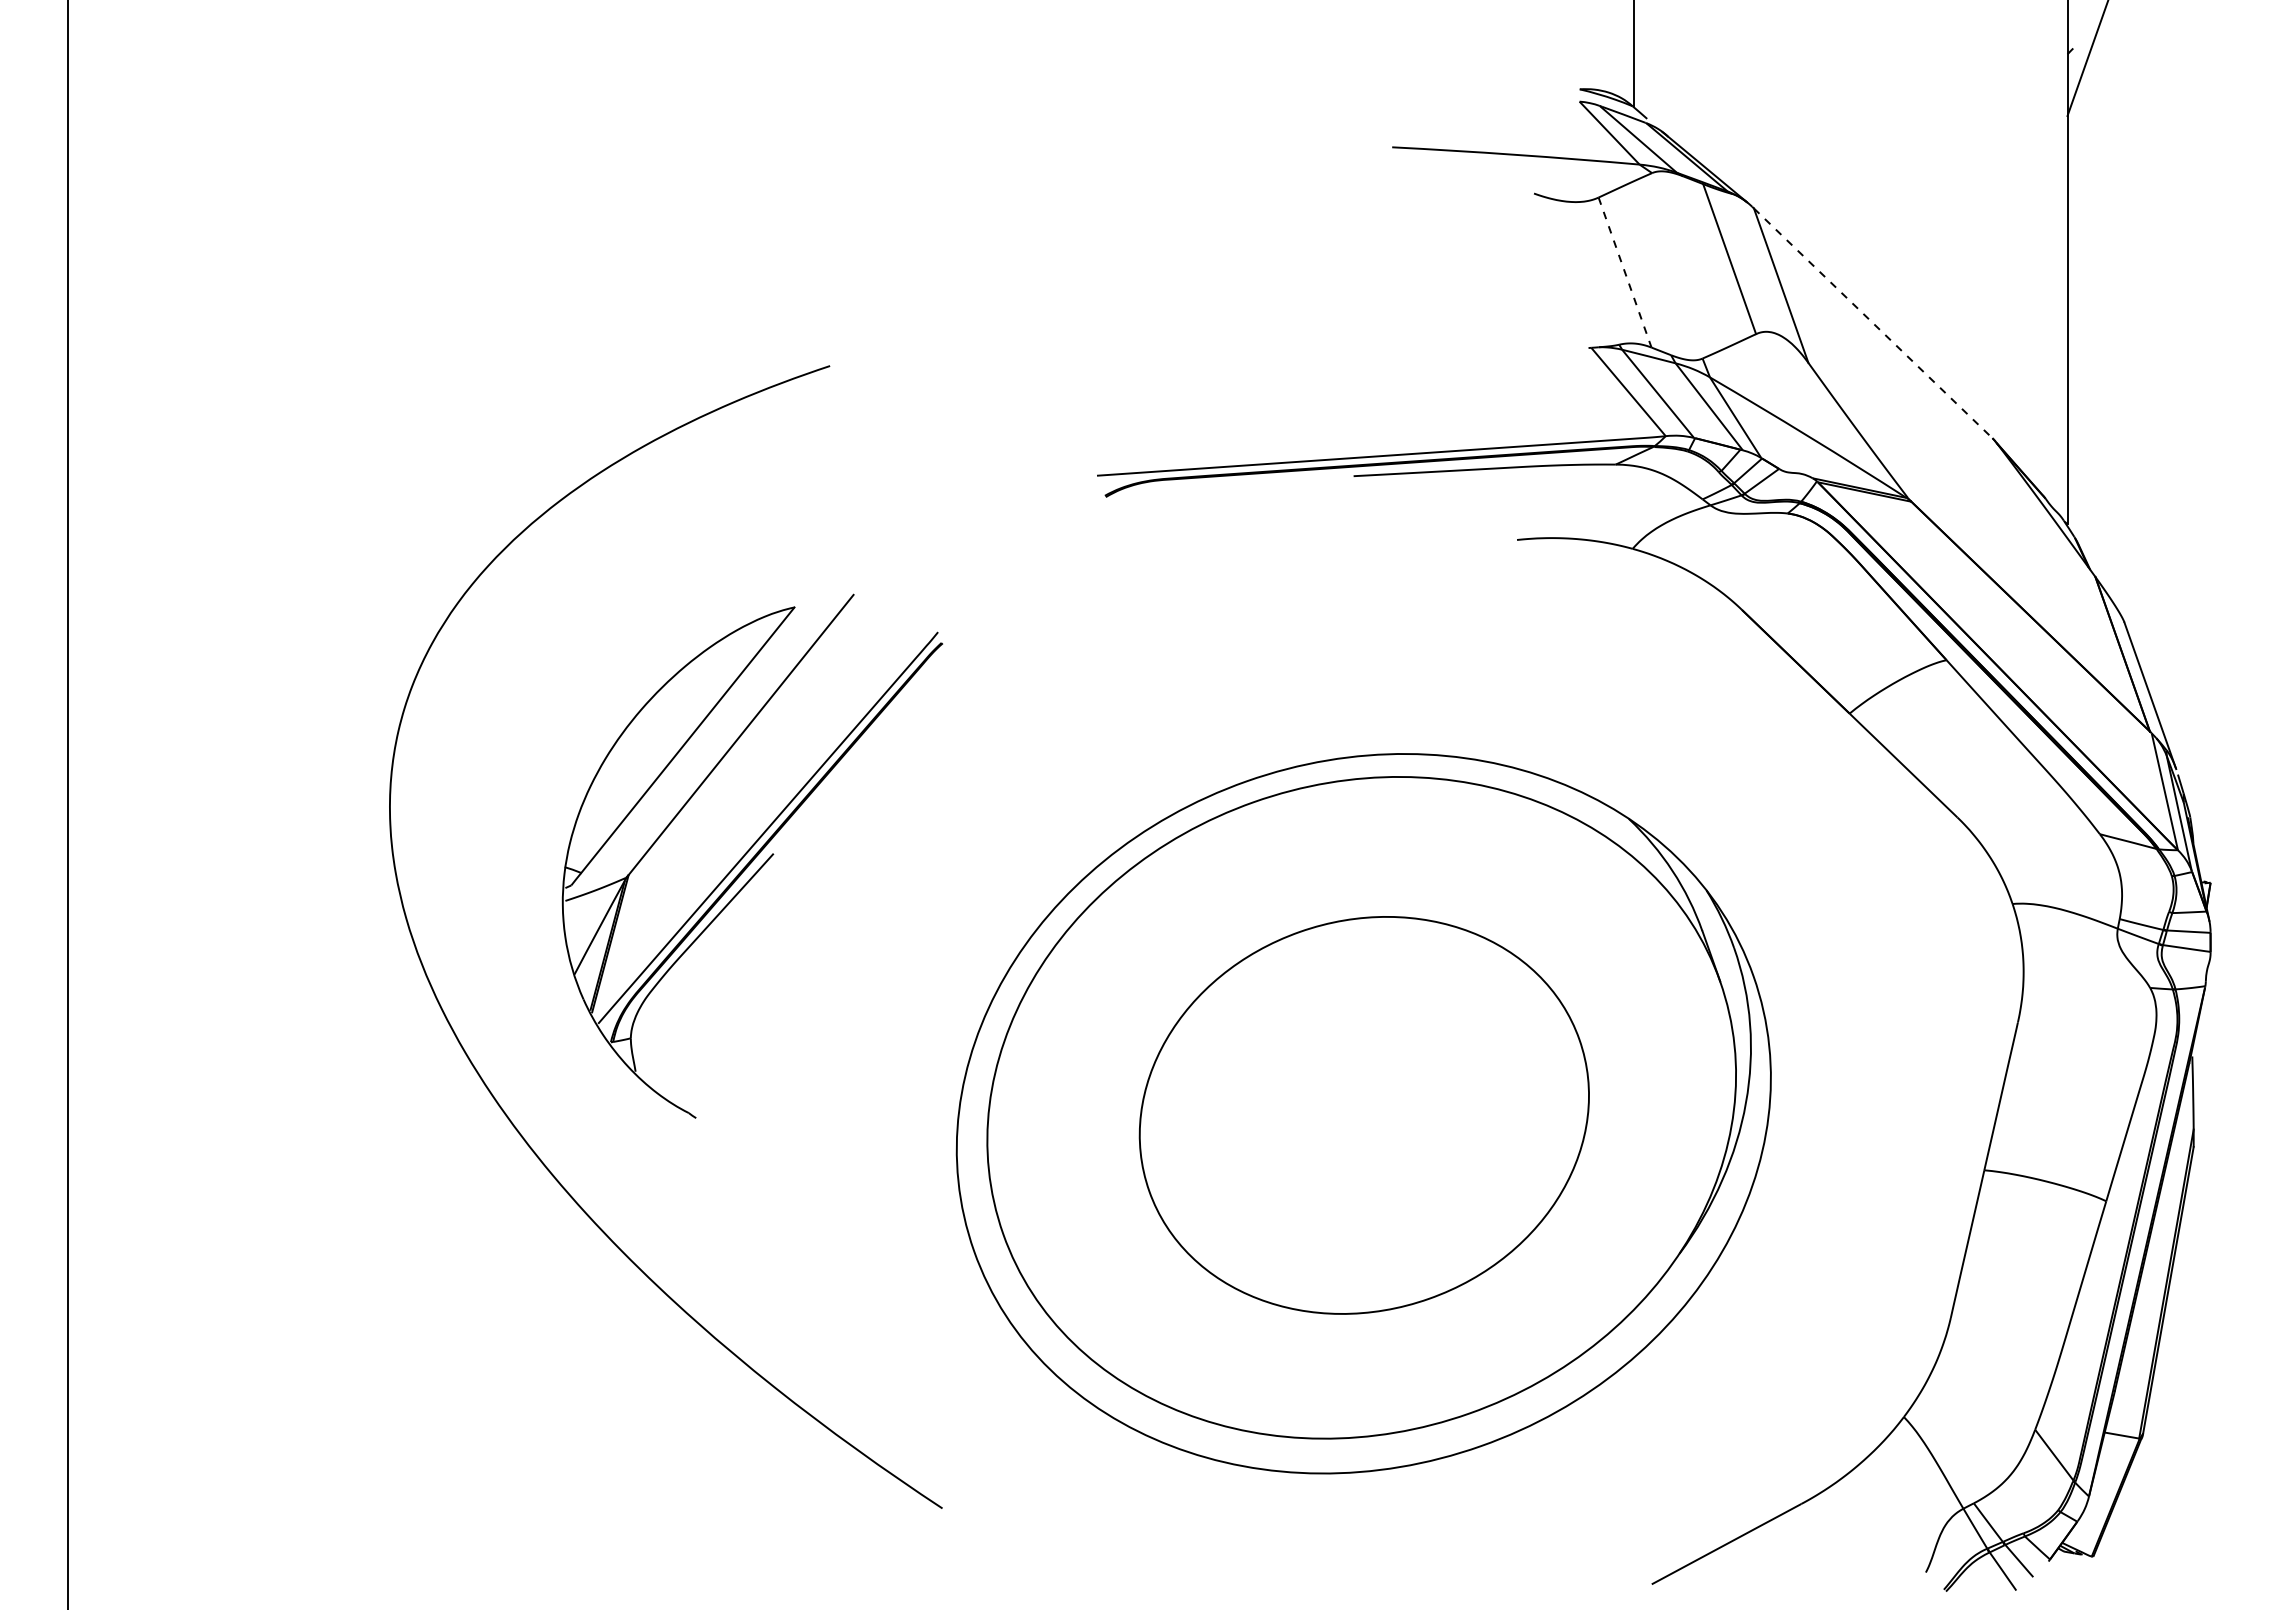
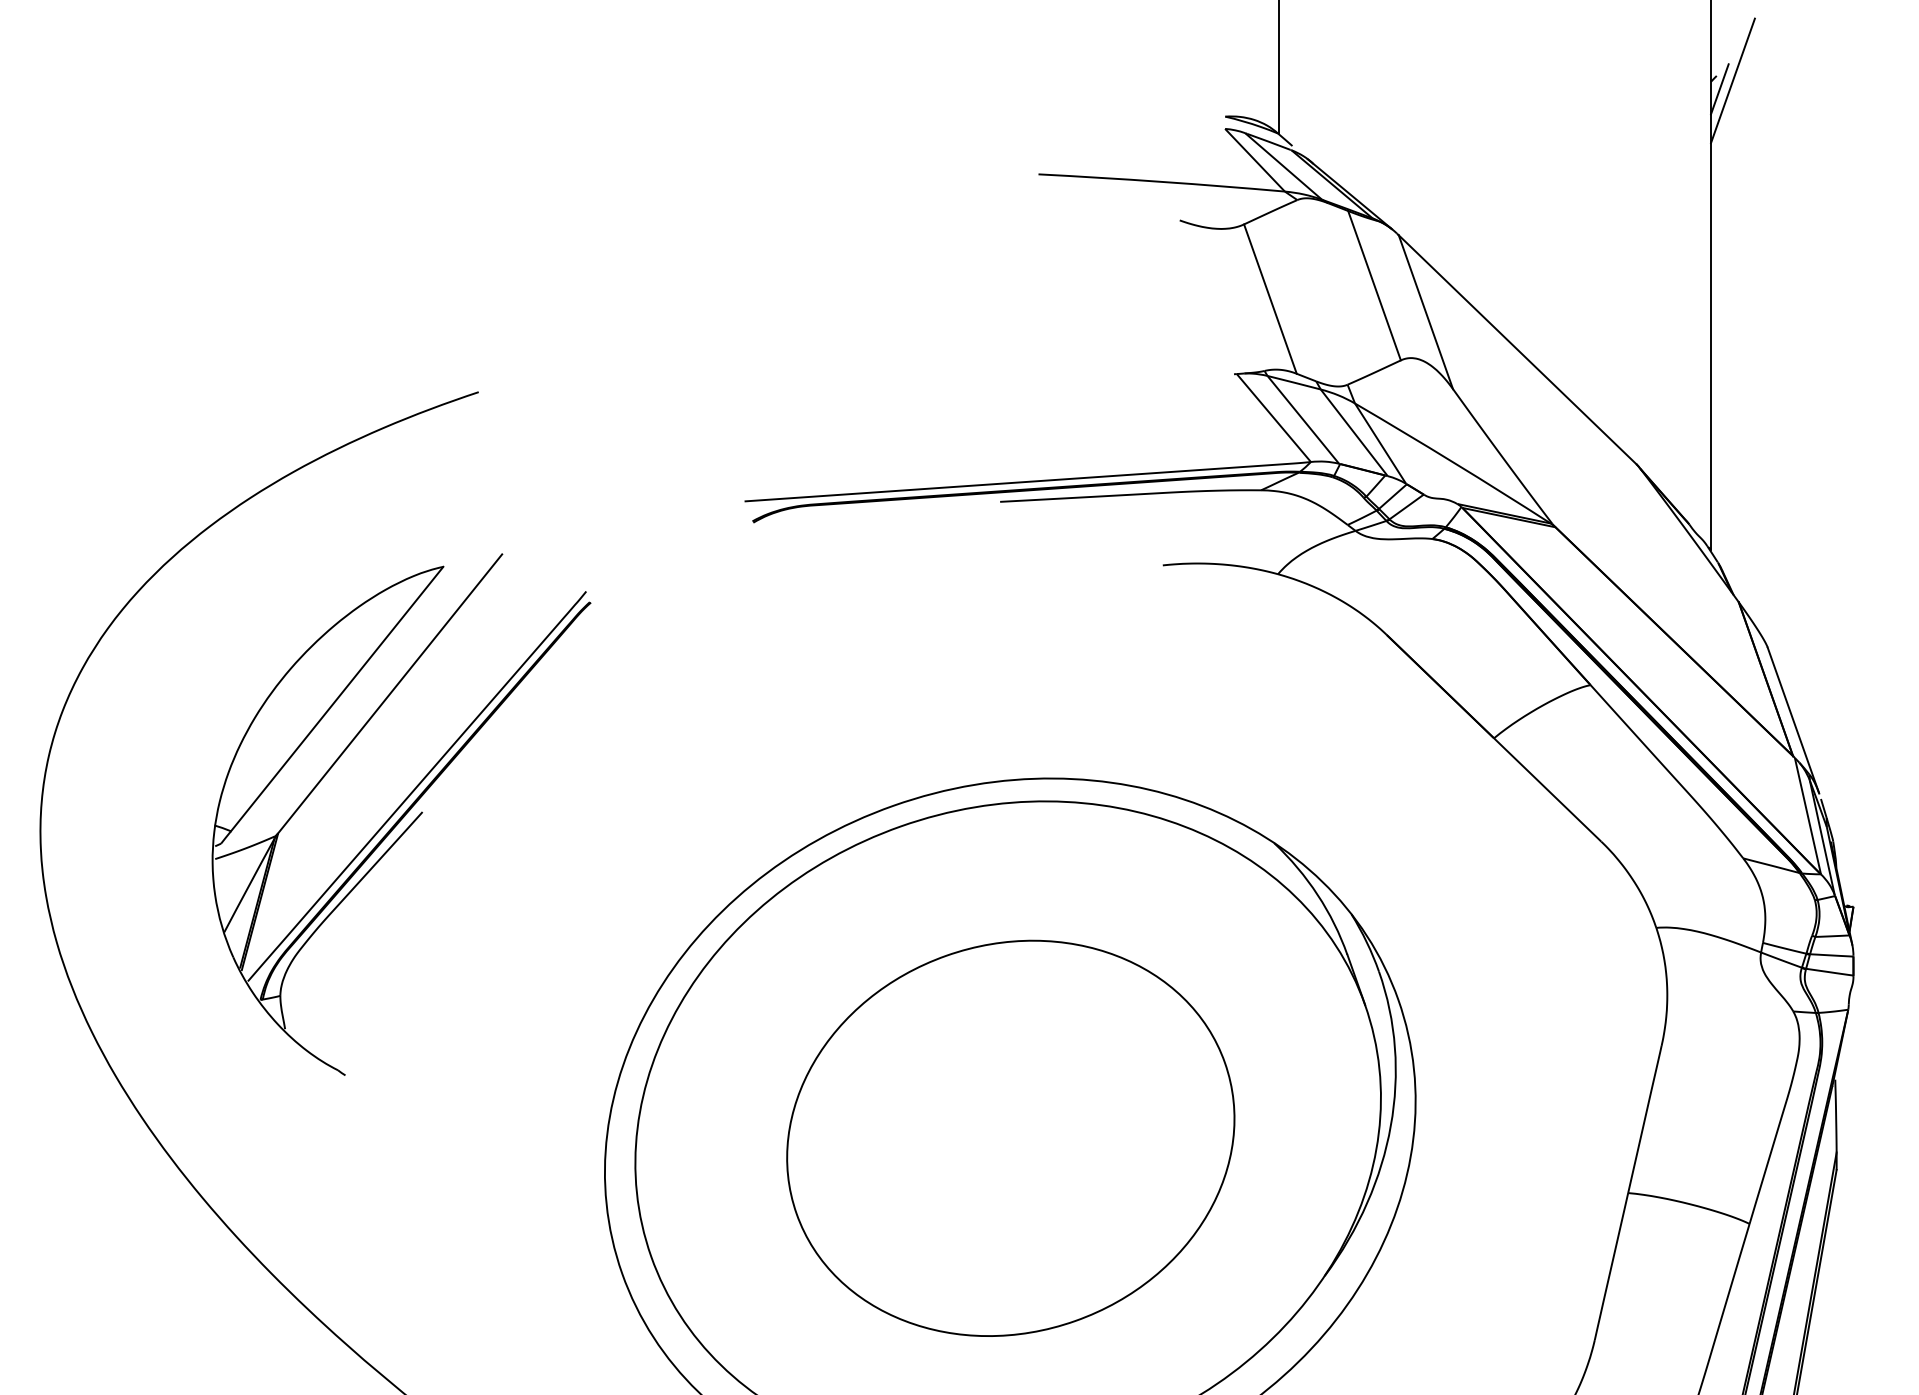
line: (2076, 61) -> (1719, 88), added
line: (1625, 272) -> (1270, 299), dashed -> solid
line: (1873, 323) -> (1517, 349), dashed -> solid
part: (751, 855) -> (400, 813), moved

